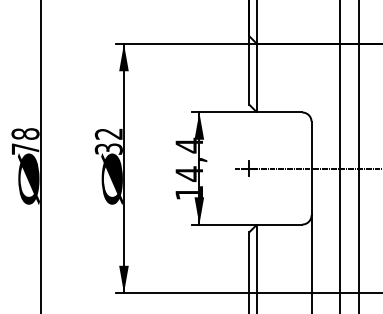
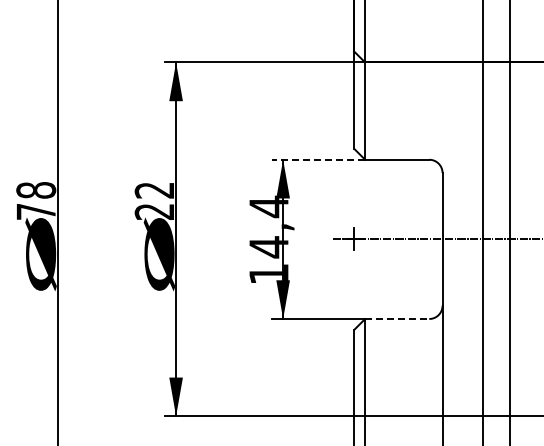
line: (224, 112) -> (318, 159), solid -> dashed
text: (108, 148) -> (154, 211), 32 -> 22
line: (279, 224) -> (397, 318), solid -> dashed

